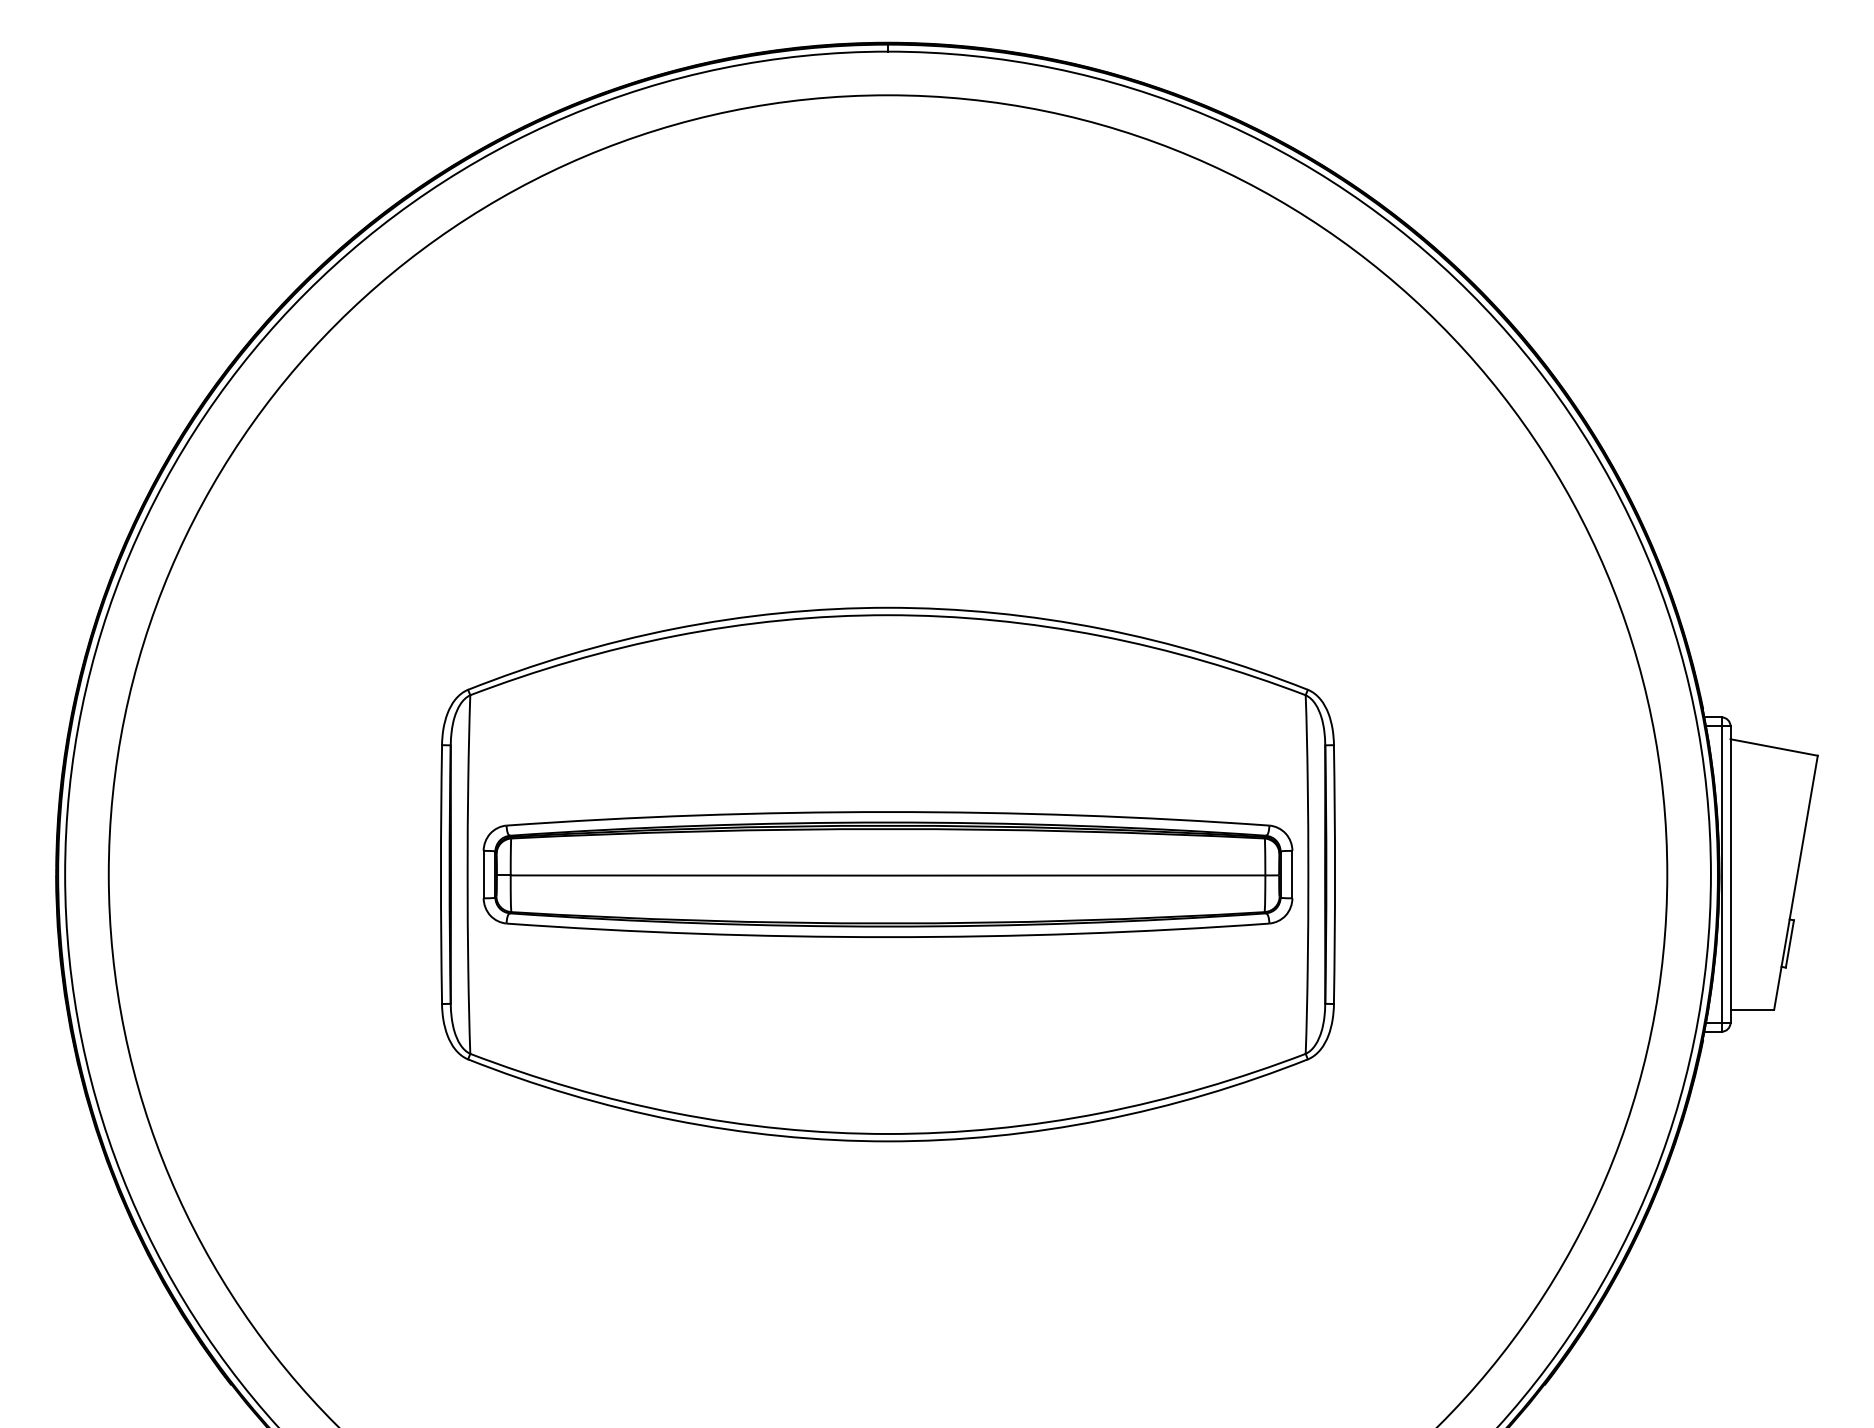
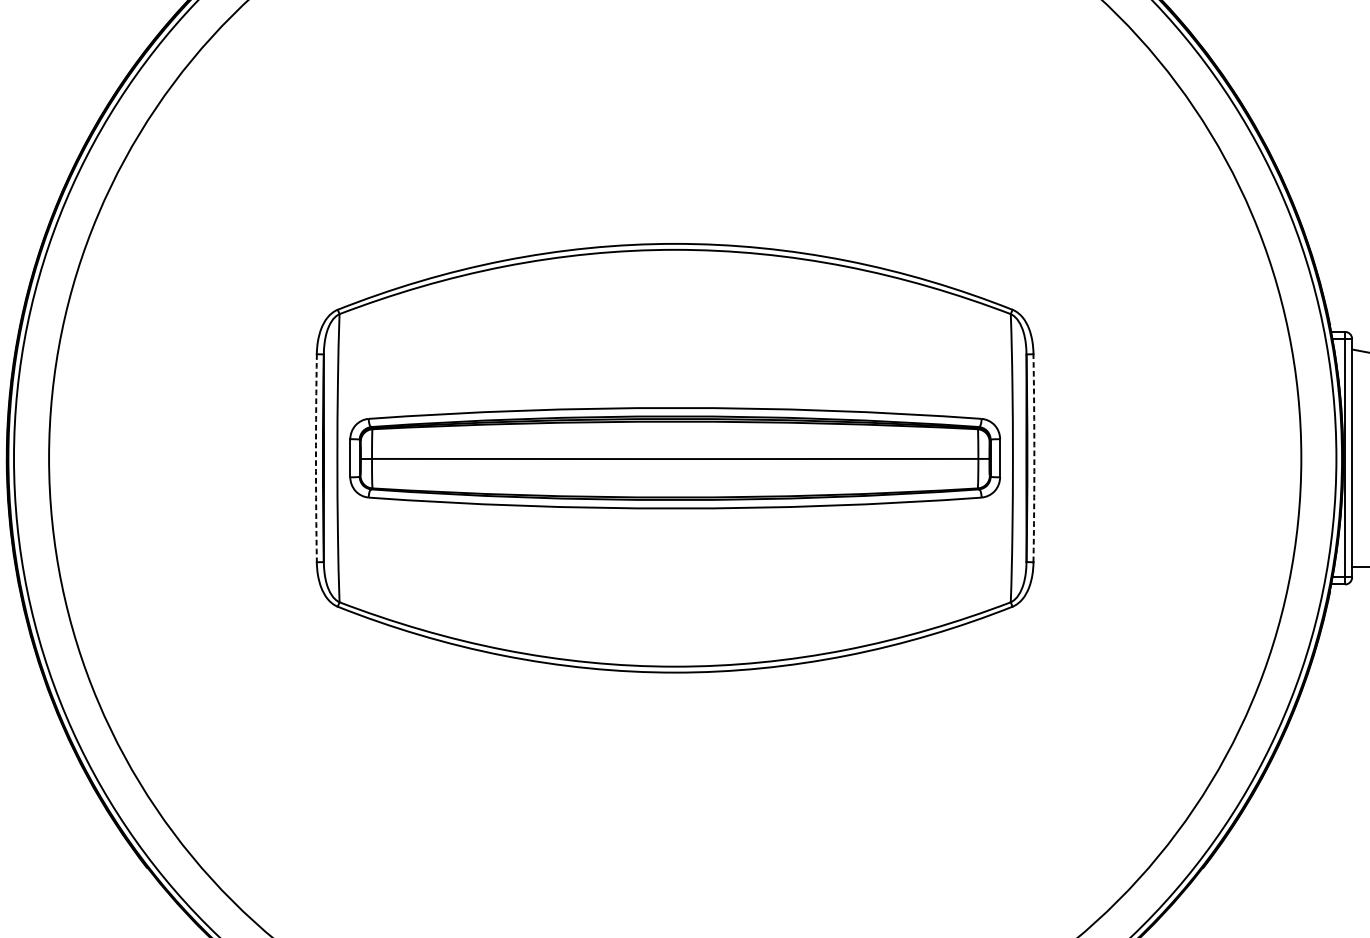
arc: (440, 874) -> (315, 458), solid -> dashed
arc: (1335, 874) -> (1034, 458), solid -> dashed

